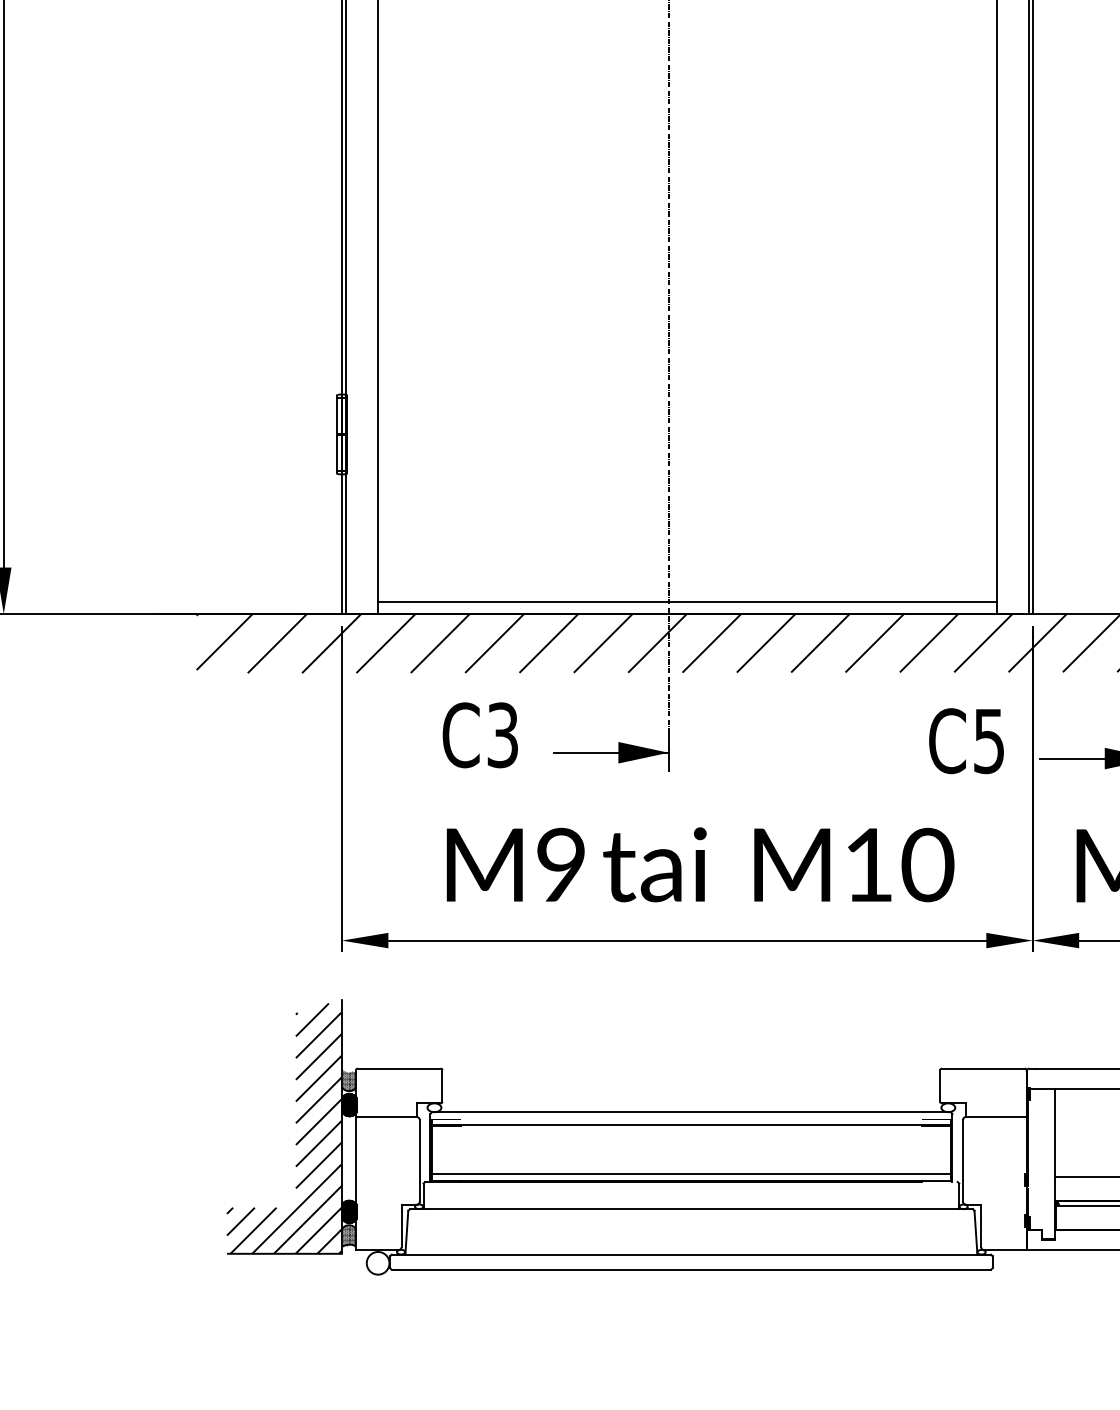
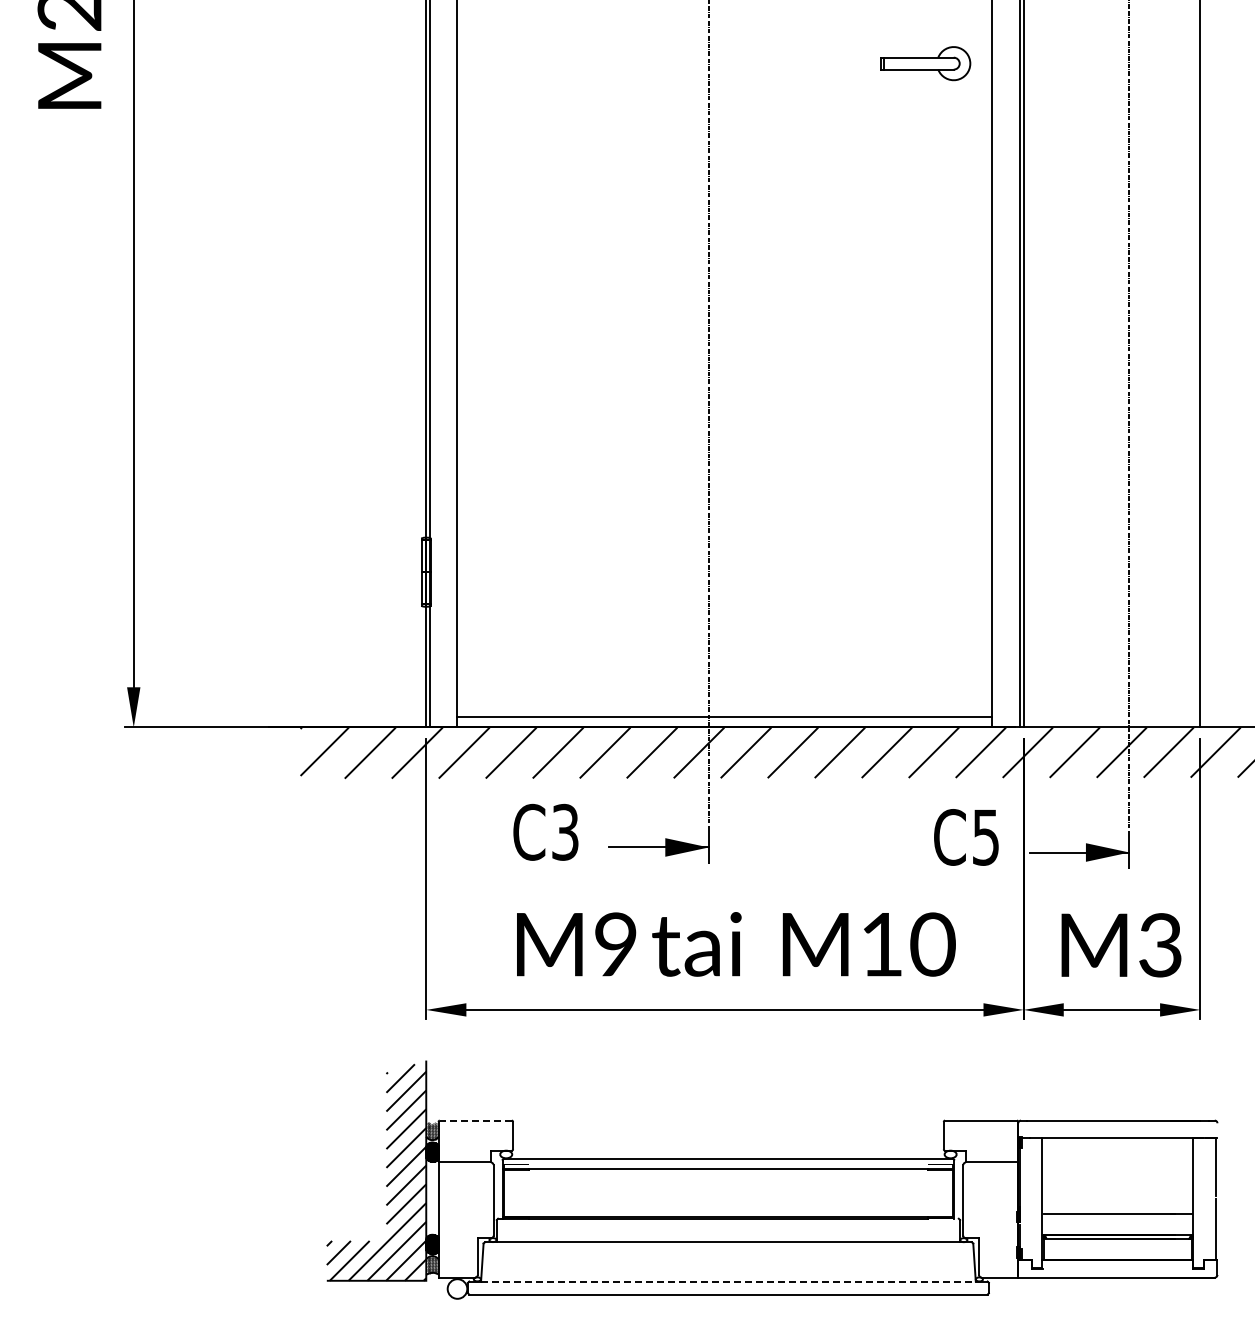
line: (398, 1068) -> (475, 1120), solid -> dashed
line: (690, 1174) -> (727, 1212), removed
line: (691, 1254) -> (728, 1281), solid -> dashed

